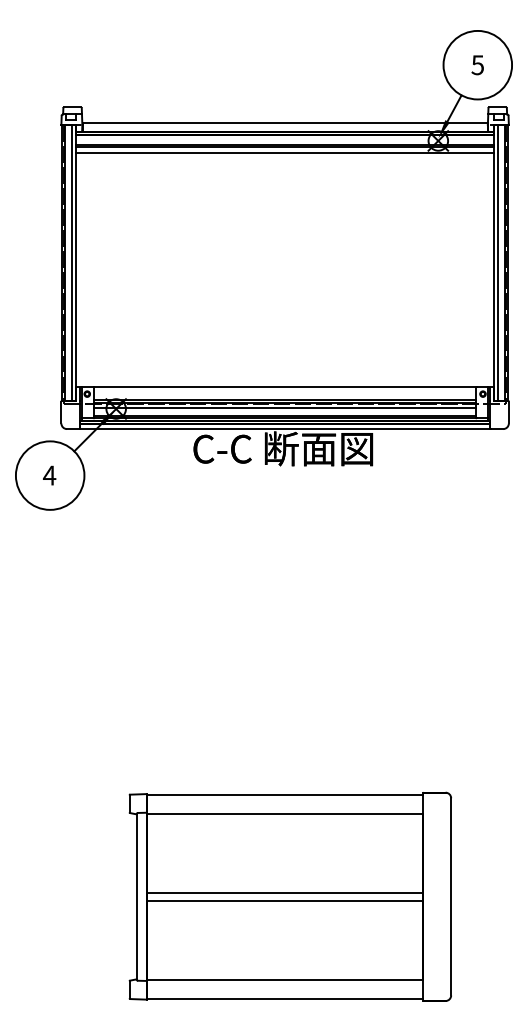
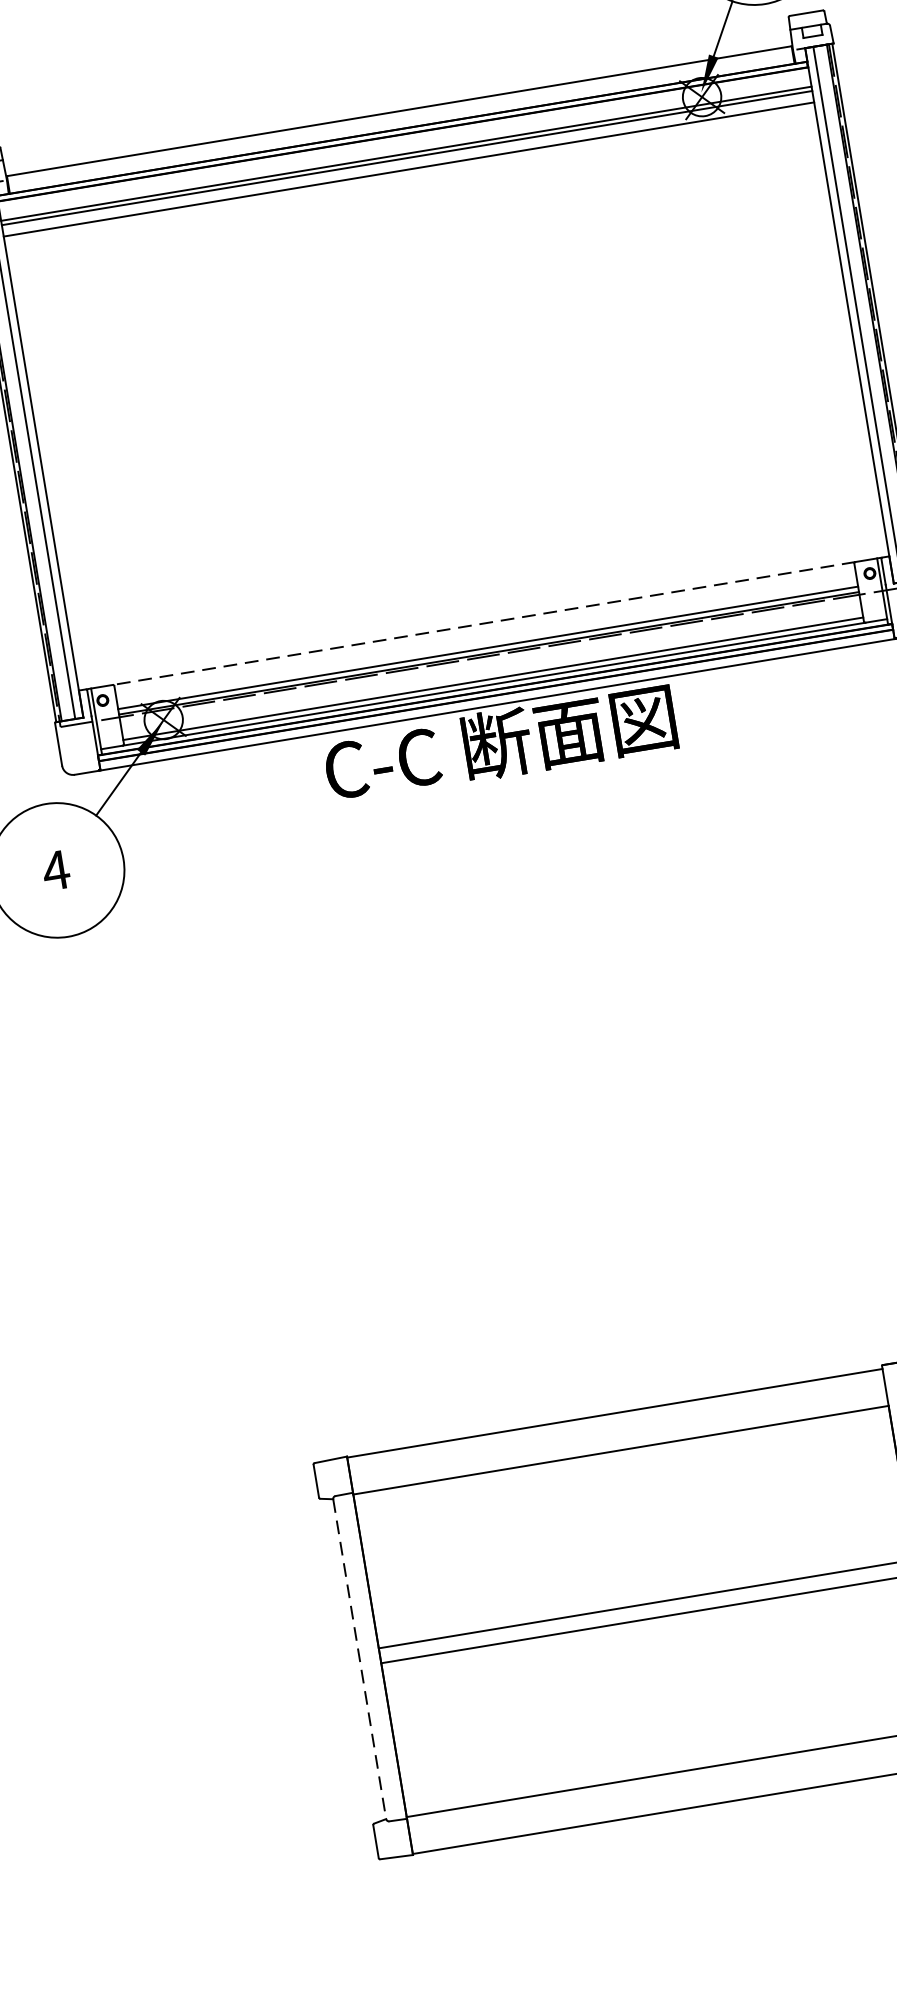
line: (285, 387) -> (484, 624), solid -> dashed
line: (285, 408) -> (491, 664), removed
line: (136, 896) -> (359, 1658), solid -> dashed

